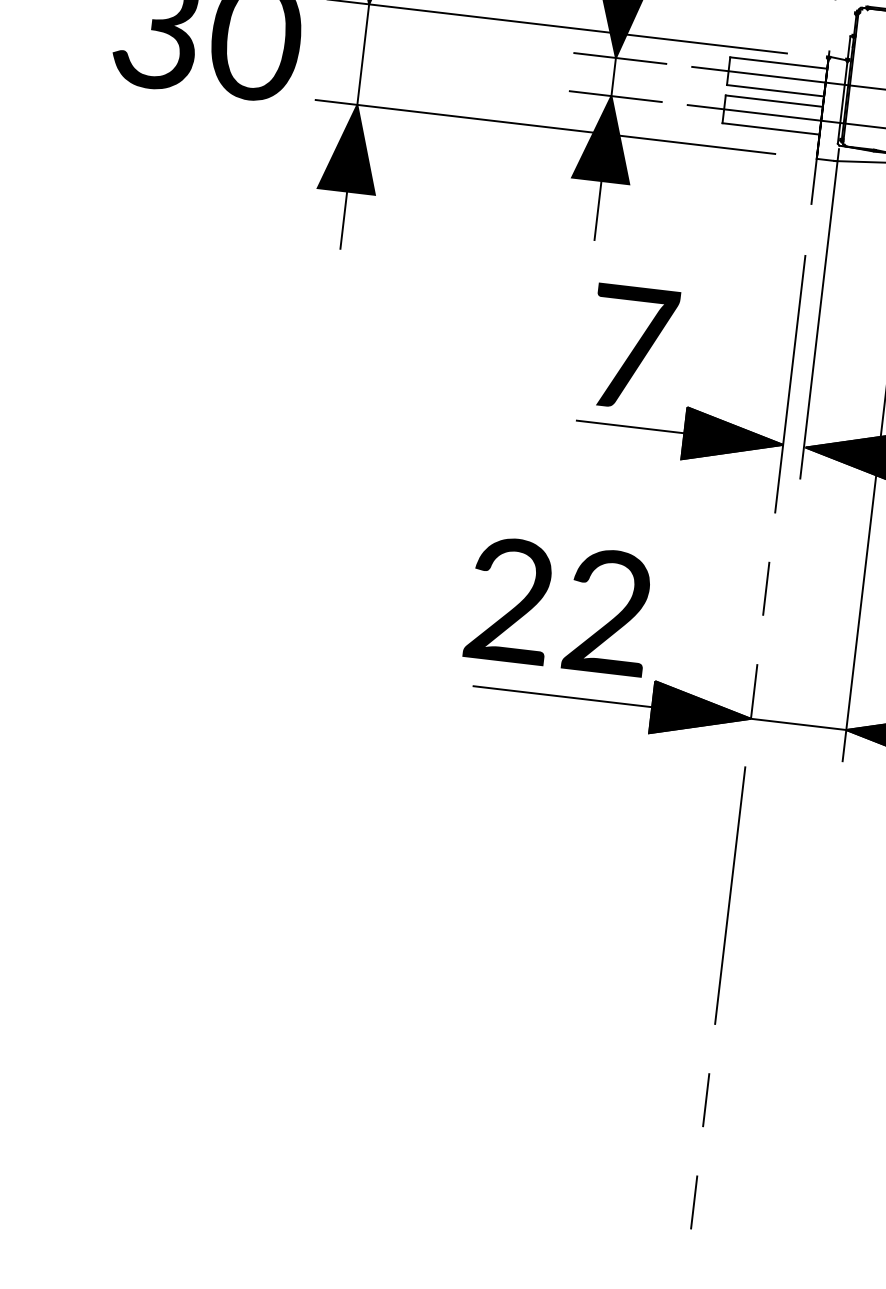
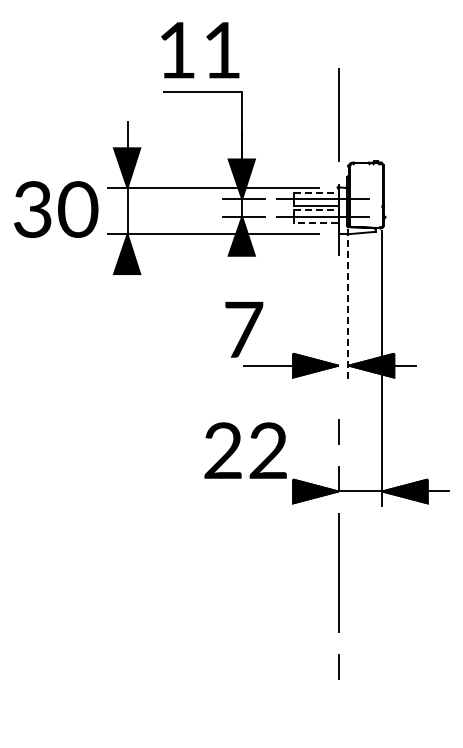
line: (777, 61) -> (315, 192), solid -> dashed
line: (772, 101) -> (315, 210), solid -> dashed
line: (769, 129) -> (315, 223), solid -> dashed
line: (598, 208) -> (242, 268), removed
line: (343, 220) -> (127, 287), removed
line: (820, 314) -> (348, 304), solid -> dashed
text: (633, 347) -> (244, 329), moved
line: (790, 383) -> (338, 337), removed
line: (572, 697) -> (256, 491), removed
line: (694, 1202) -> (338, 713), removed

